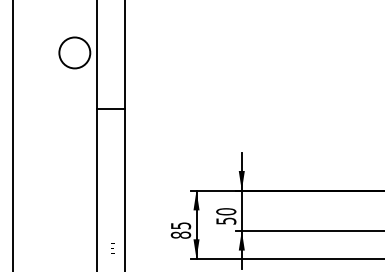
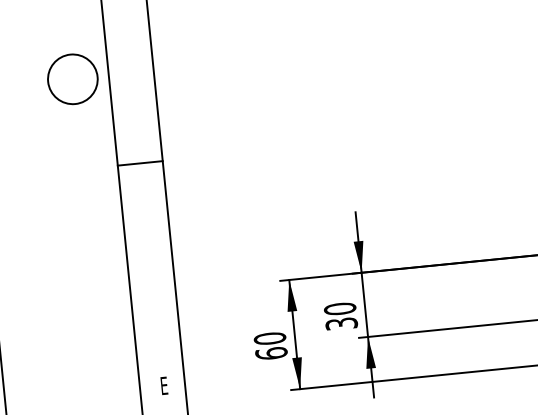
text: (225, 220) -> (340, 323), 50 -> 30
text: (180, 230) -> (270, 346), 85 -> 60

